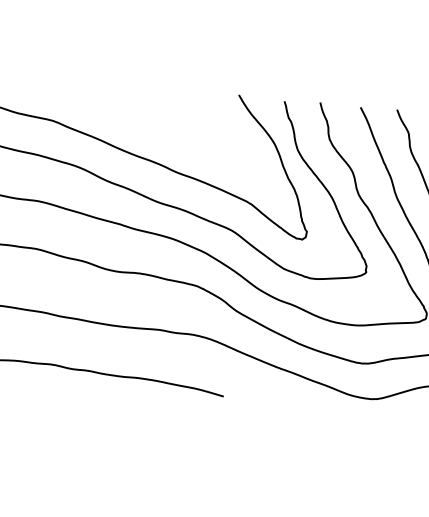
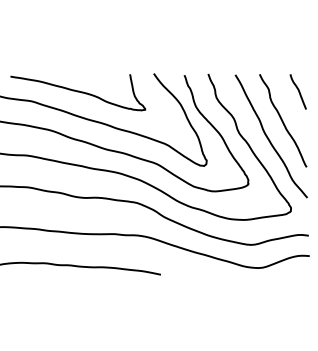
curve: (123, 113) -> (78, 92), added

